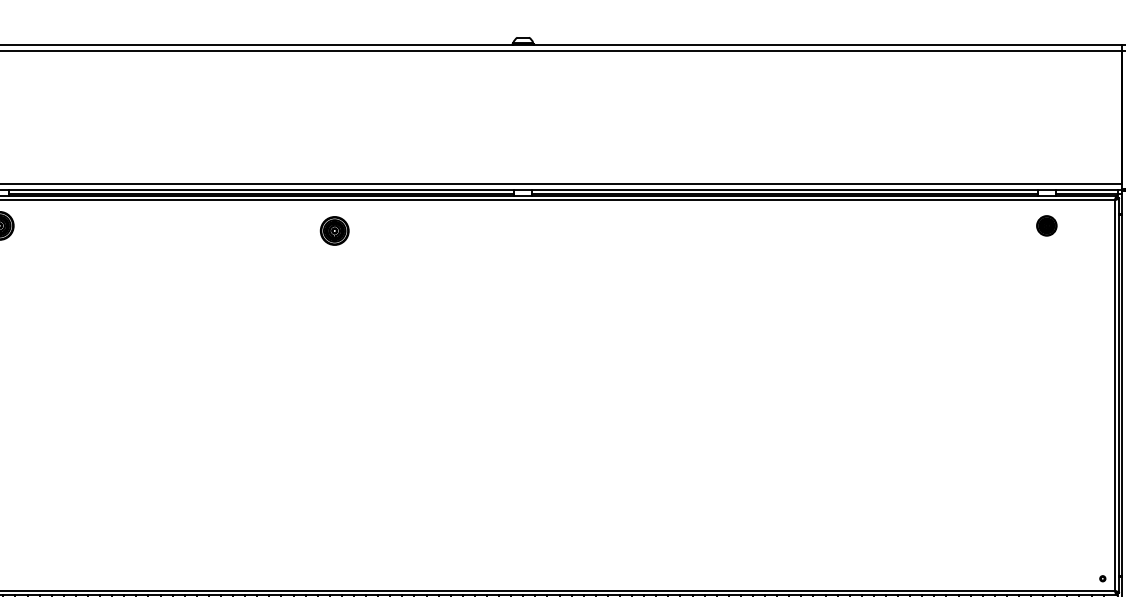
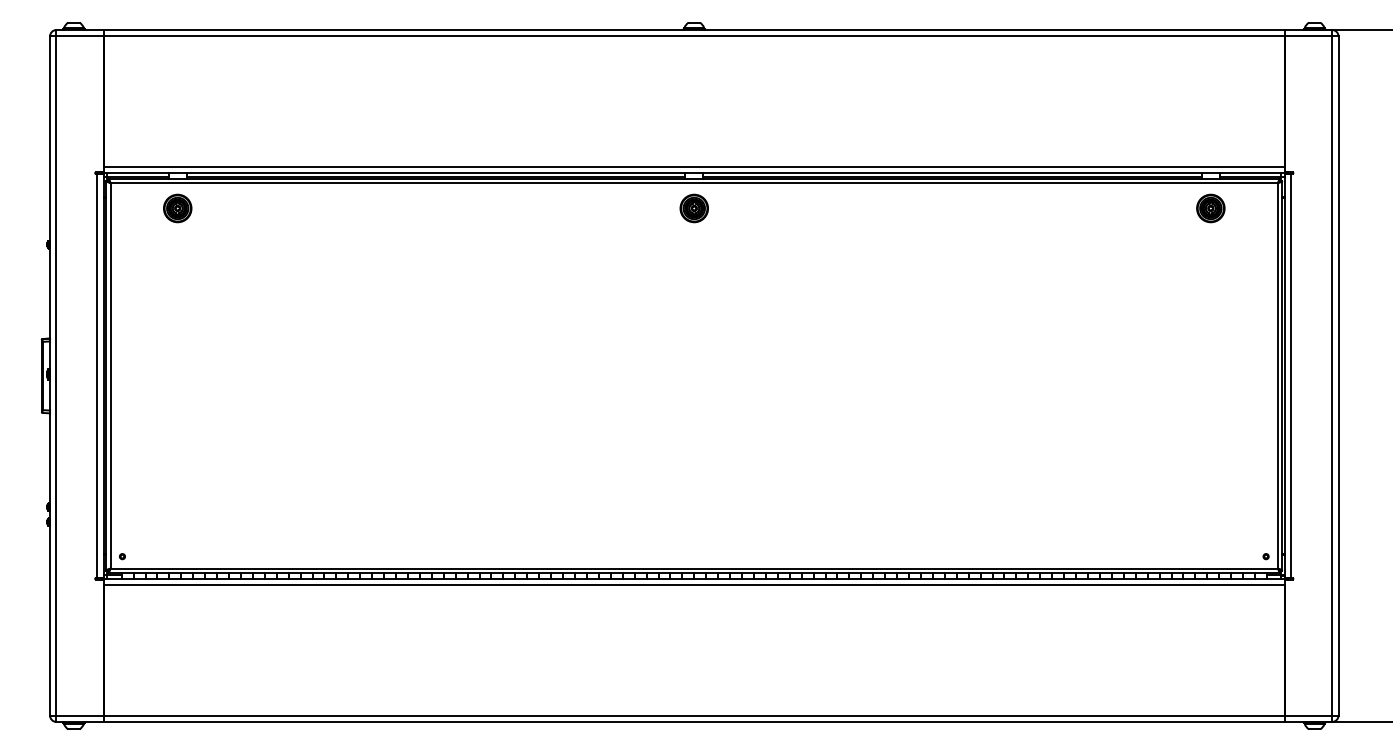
part: (1046, 225) -> (1210, 208), size x1.43
part: (333, 230) -> (693, 208), moved

